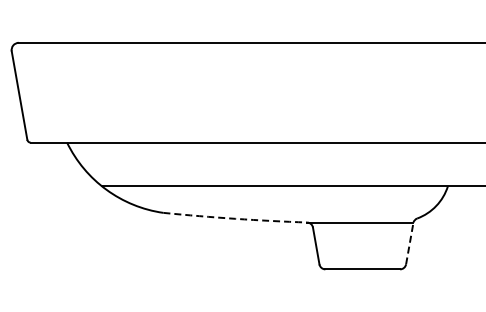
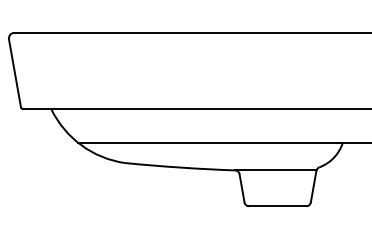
arc: (235, 218) -> (180, 167), dashed -> solid
line: (409, 242) -> (313, 185), dashed -> solid

